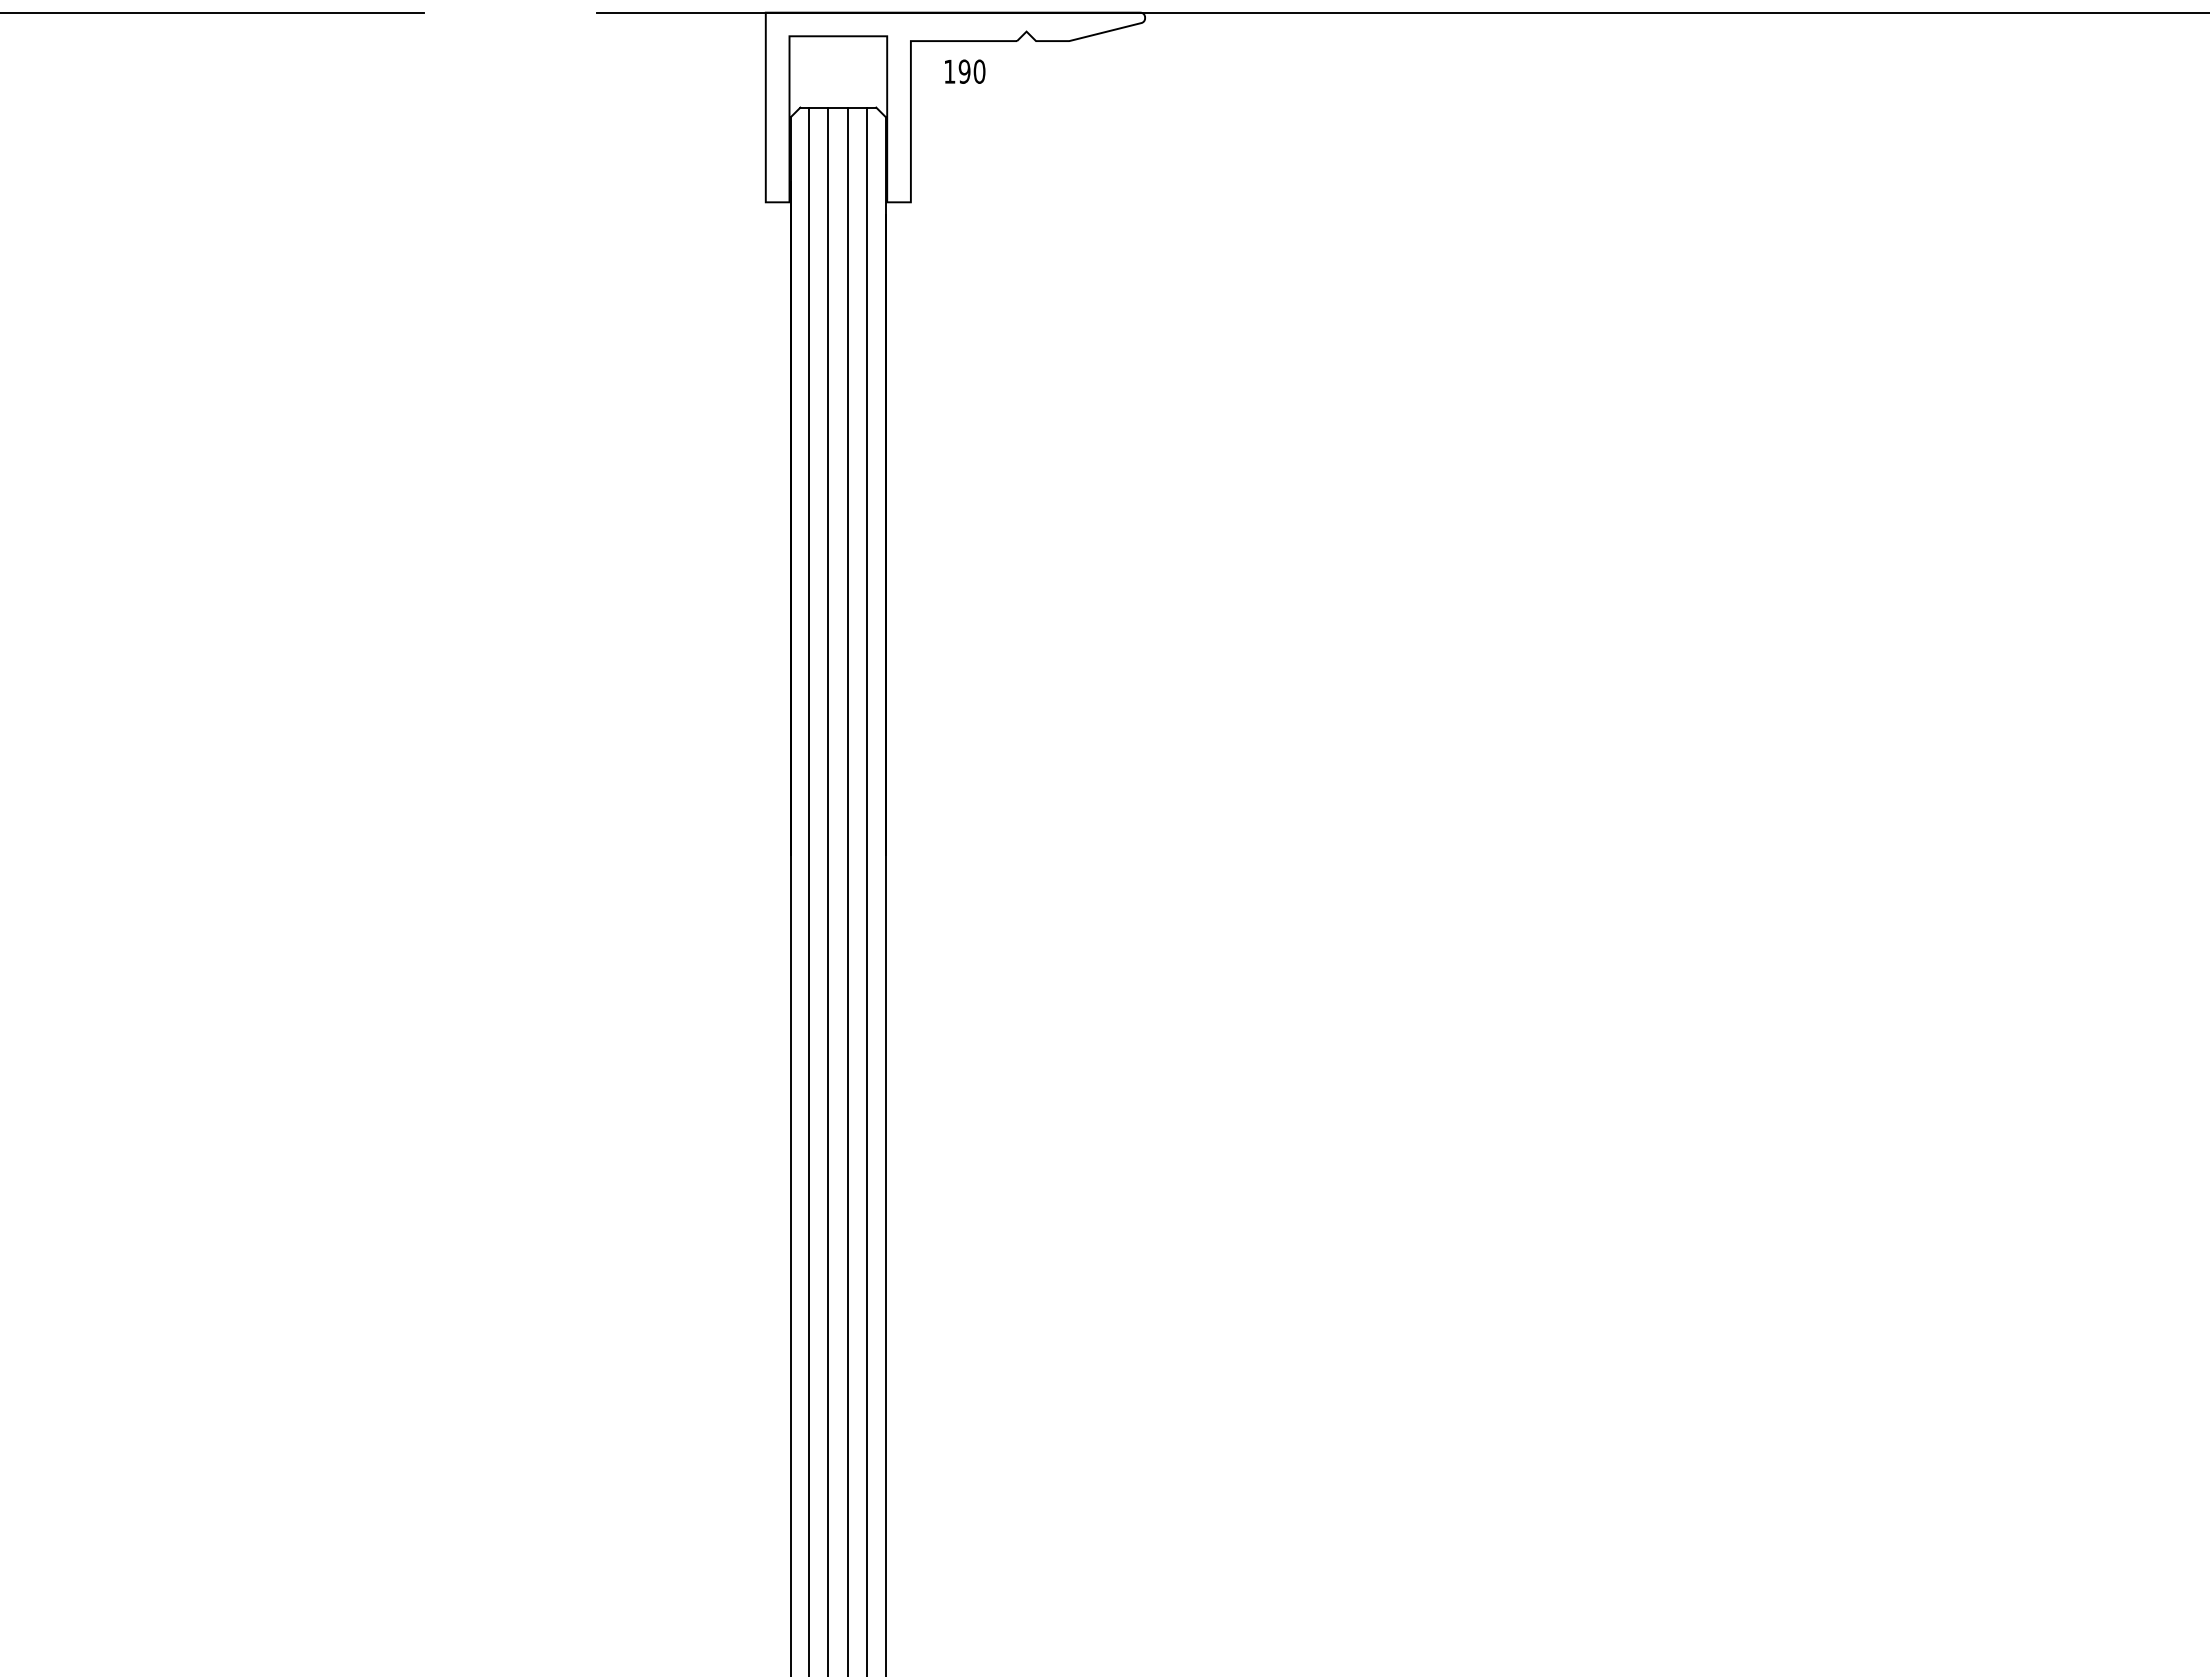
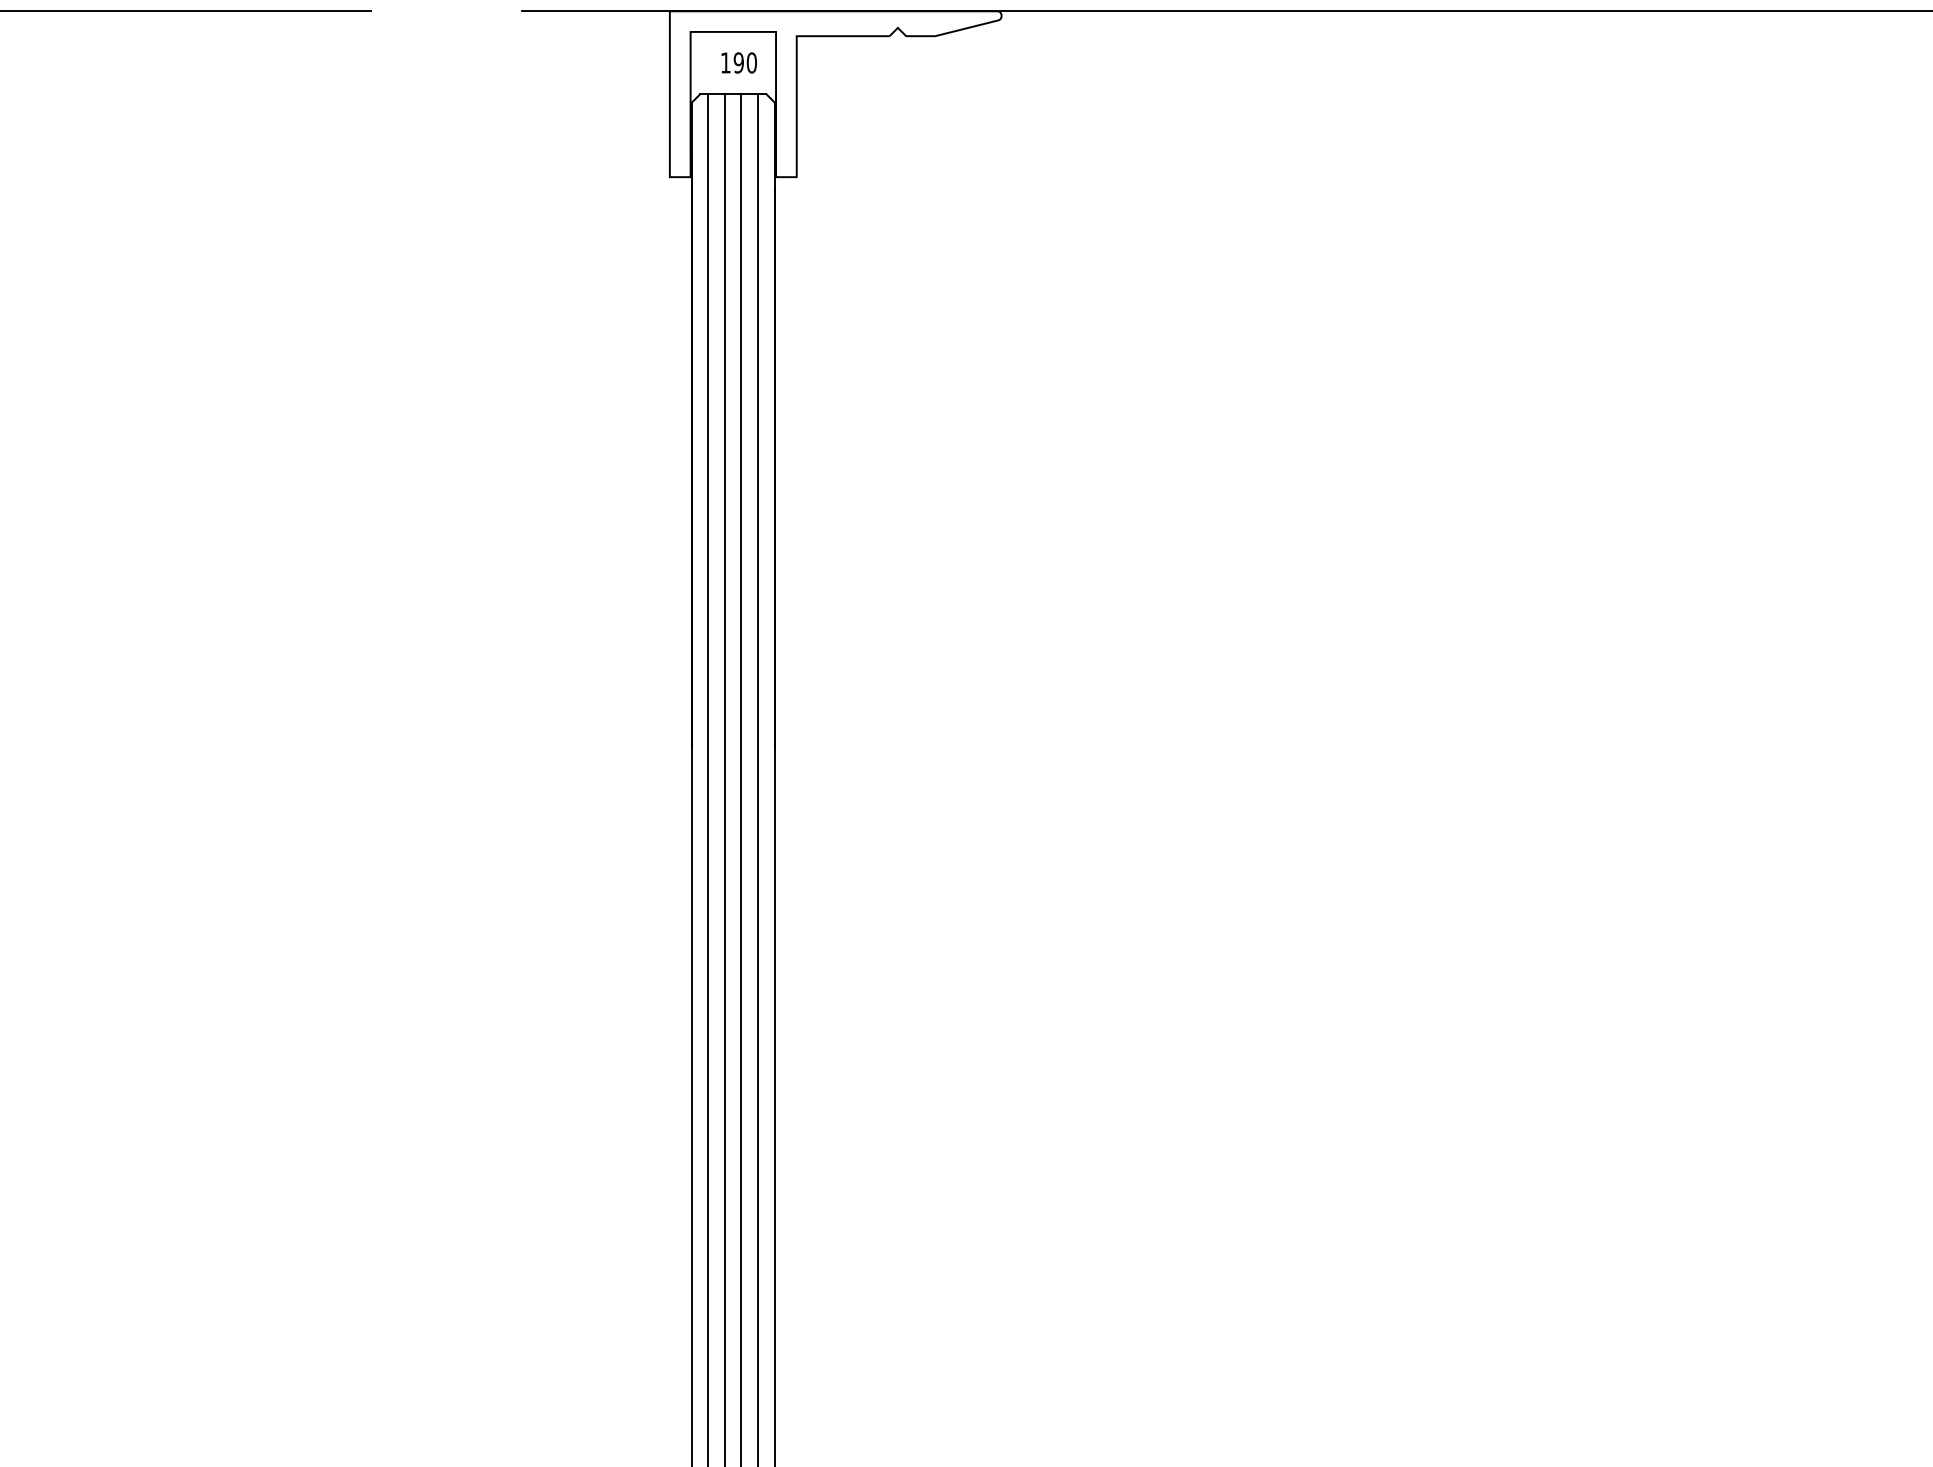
text: (965, 71) -> (739, 62), moved

